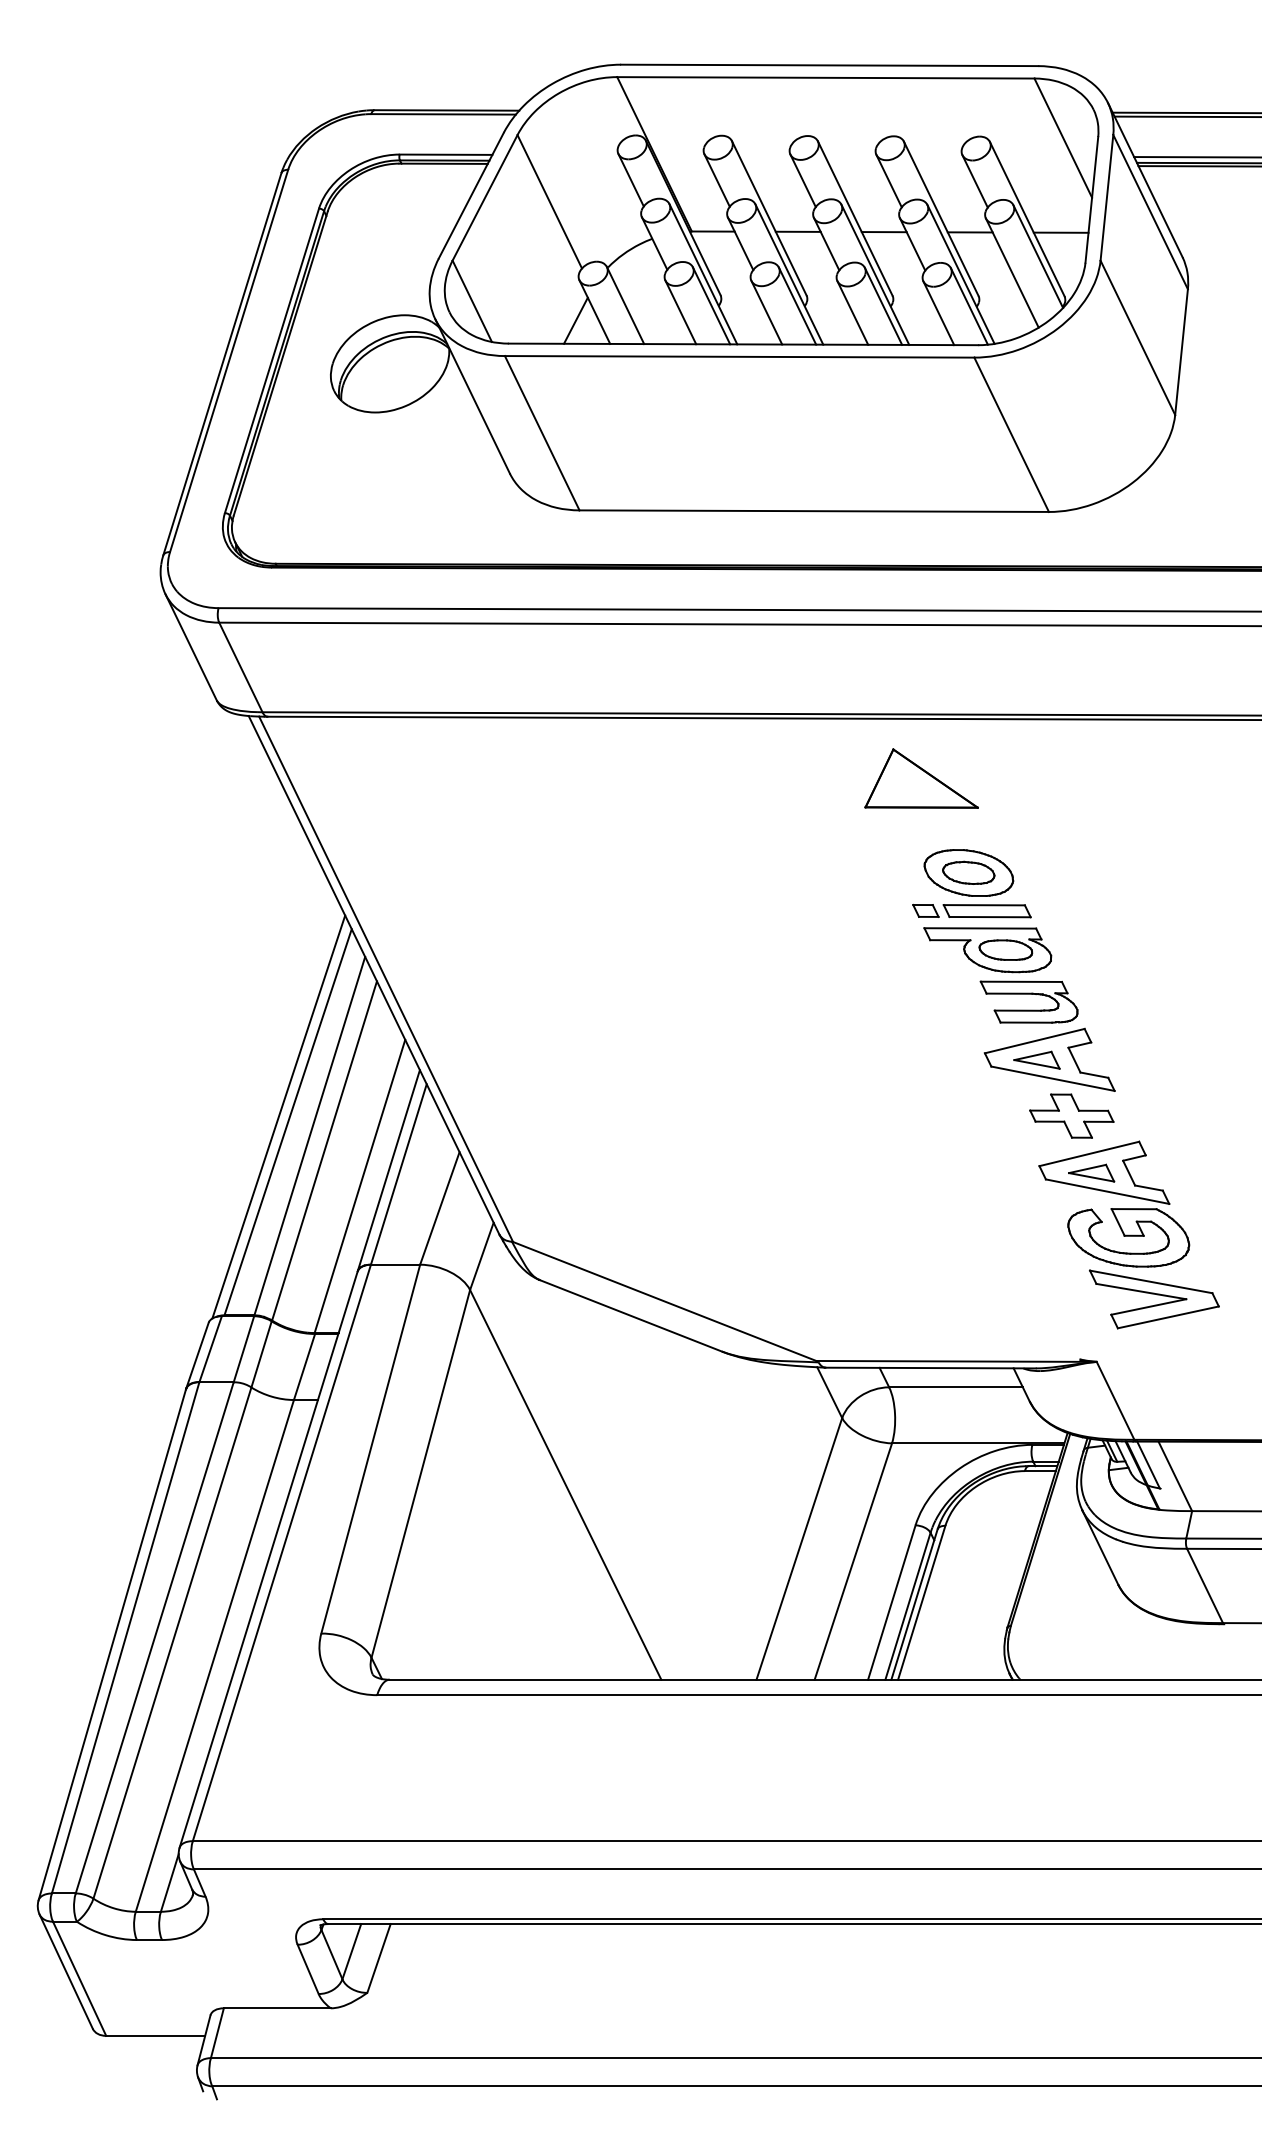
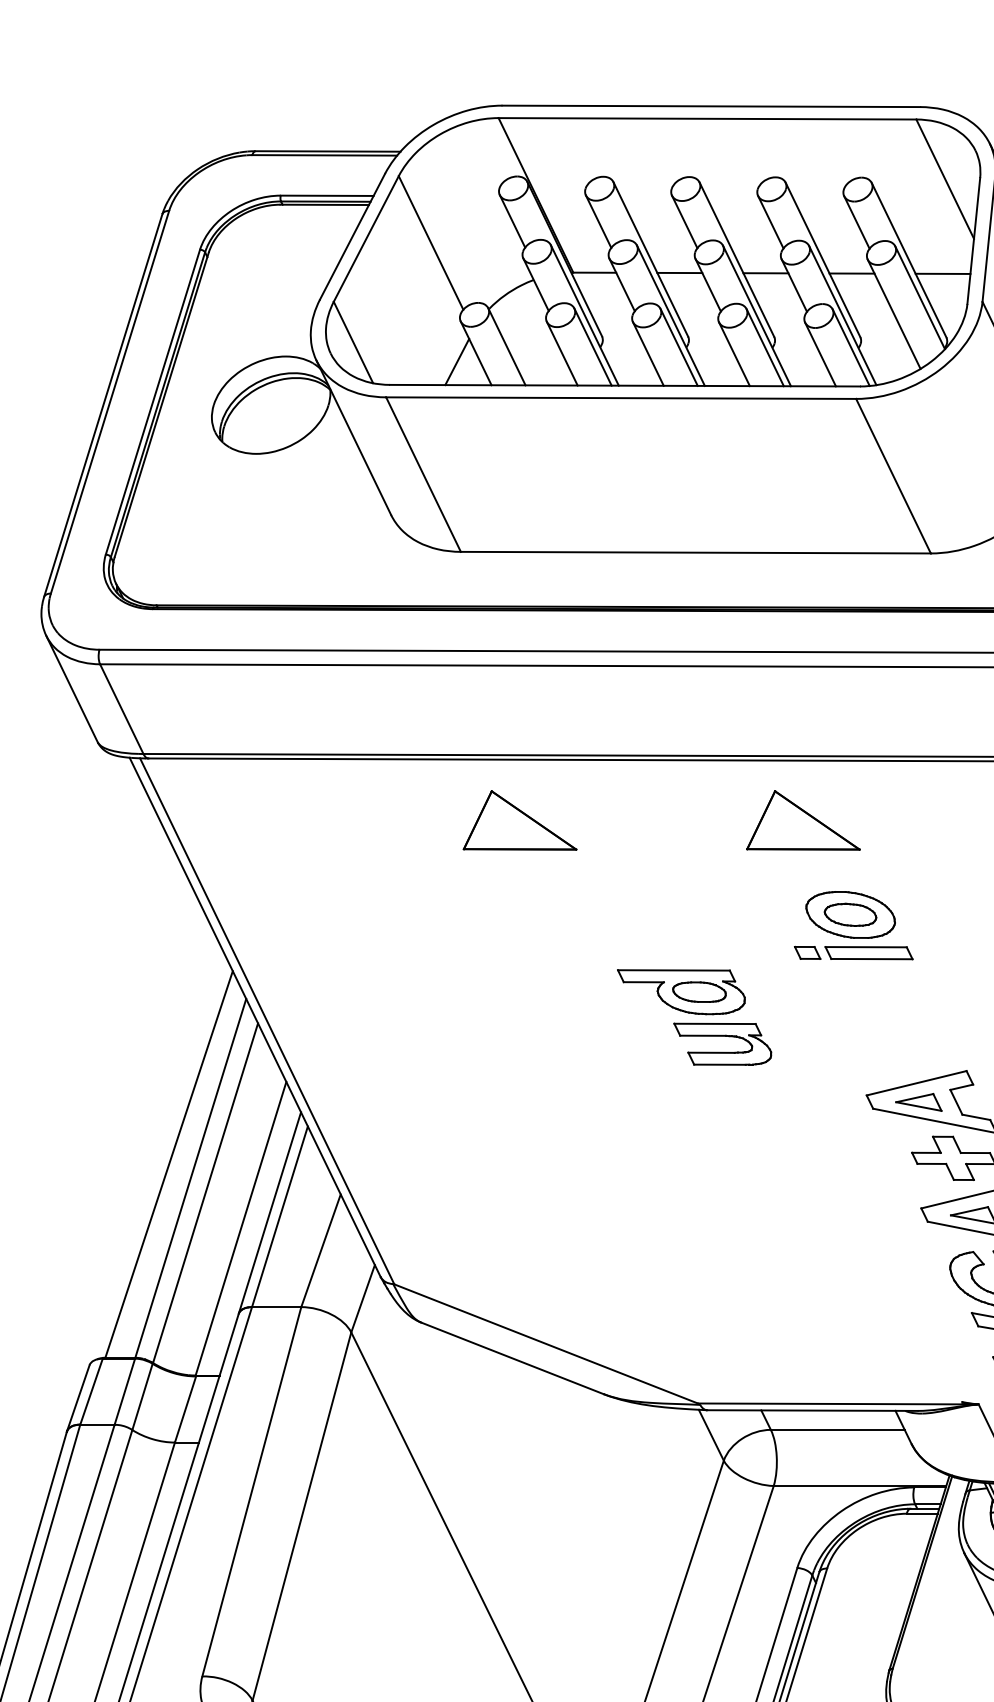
part: (638, 778) -> (519, 820), added
part: (1000, 975) -> (694, 1017), moved
line: (278, 1116) -> (159, 1158), removed

